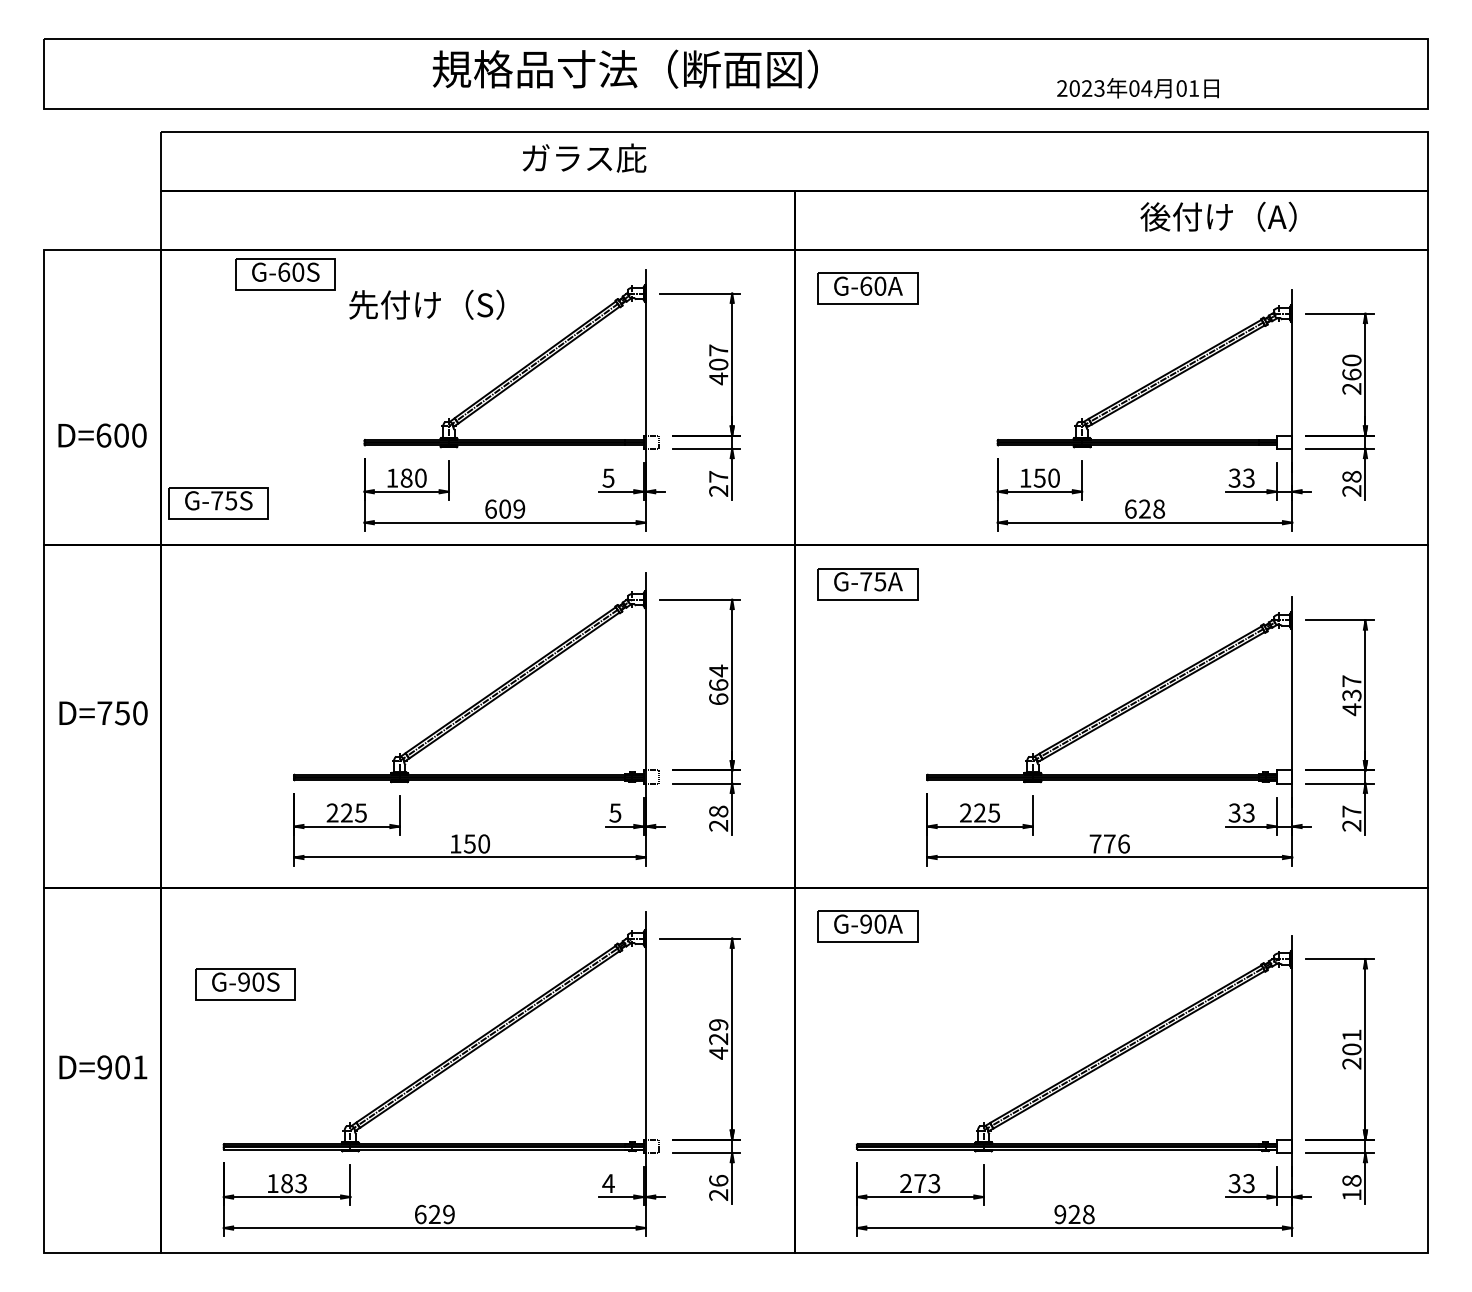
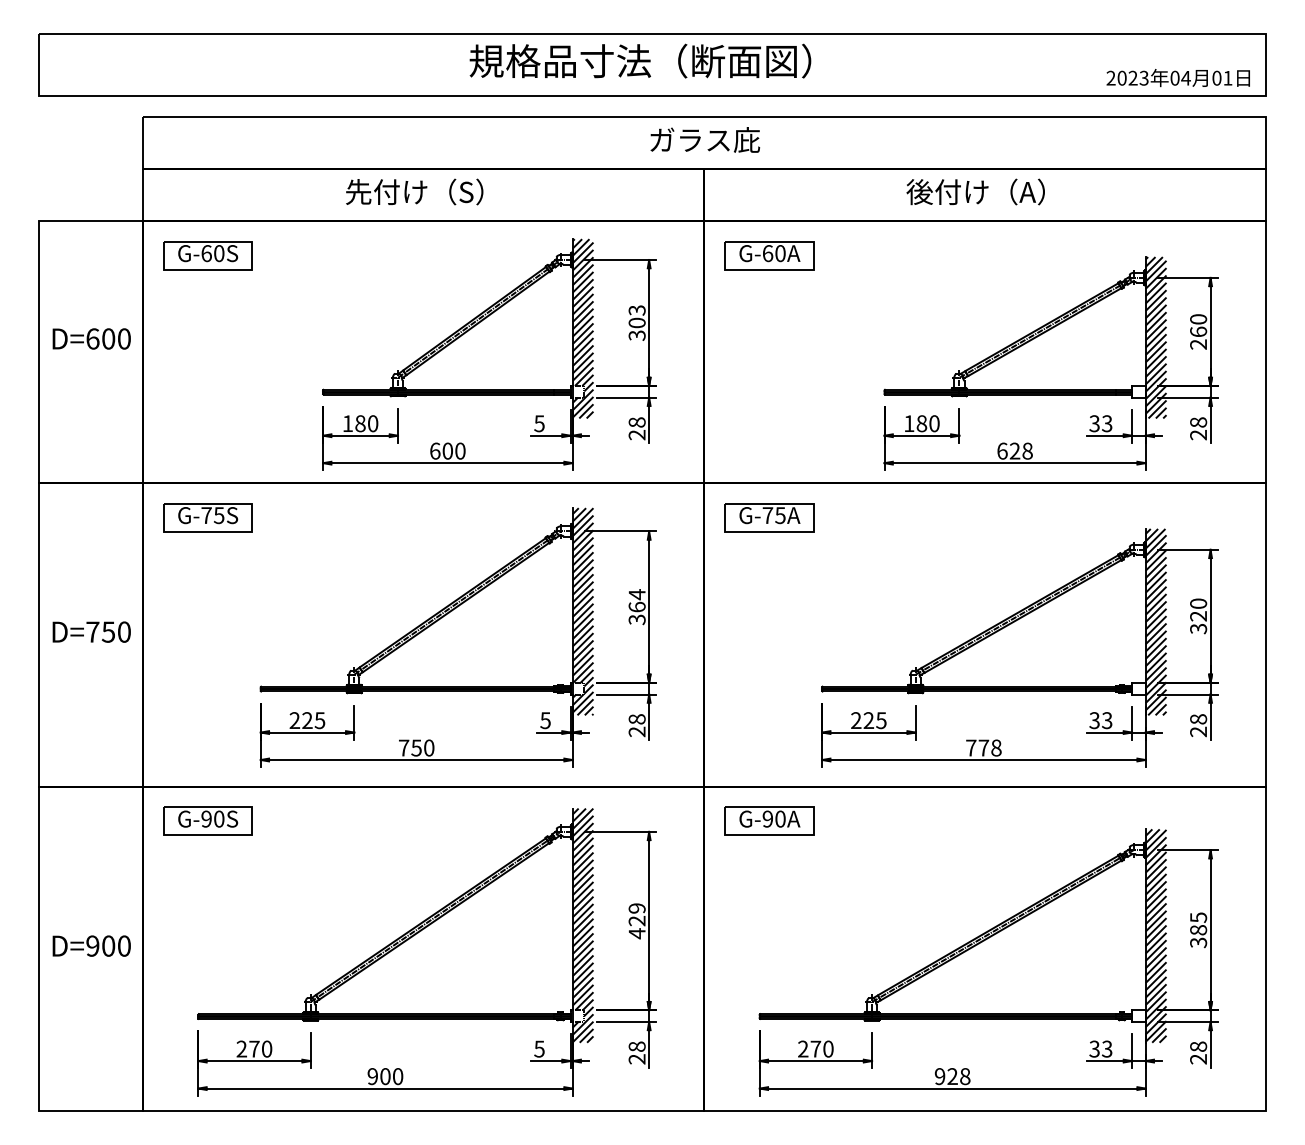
text: (624, 68) -> (639, 60), moved
text: (1137, 88) -> (1177, 78), moved
text: (584, 157) -> (705, 139), moved
text: (1218, 216) -> (975, 191), moved
part: (285, 274) -> (207, 255), moved
text: (426, 304) -> (414, 191), moved
text: (718, 364) -> (636, 322), 407 -> 303
hatch: (657, 371) -> (582, 329), added
hatch: (1303, 381) -> (1155, 337), added
text: (102, 435) -> (91, 338), moved
text: (718, 476) -> (636, 422), 27 -> 28
text: (1039, 477) -> (921, 423), 150 -> 180
part: (218, 503) -> (207, 517), moved
text: (519, 508) -> (460, 450), 609 -> 600
hatch: (657, 690) -> (582, 611), added
text: (1351, 695) -> (1198, 616), 437 -> 320
text: (718, 699) -> (636, 619), 664 -> 364
hatch: (1303, 701) -> (1155, 621), added
text: (1351, 811) -> (1198, 719), 27 -> 28
text: (455, 843) -> (403, 747), 150 -> 750
text: (1123, 843) -> (996, 747), 776 -> 778
part: (245, 984) -> (207, 821), moved
hatch: (657, 1044) -> (582, 925), added
text: (1351, 1049) -> (1198, 930), 201 -> 385
hatch: (1303, 1055) -> (1155, 935), added
text: (140, 1067) -> (124, 946), D=901 -> D=900
text: (718, 1180) -> (636, 1046), 26 -> 28
text: (287, 1183) -> (254, 1049), 183 -> 270
text: (608, 1183) -> (539, 1049), 4 -> 5
text: (934, 1183) -> (828, 1049), 273 -> 270
text: (1351, 1194) -> (1198, 1058), 18 -> 28
text: (434, 1214) -> (385, 1076), 629 -> 900

